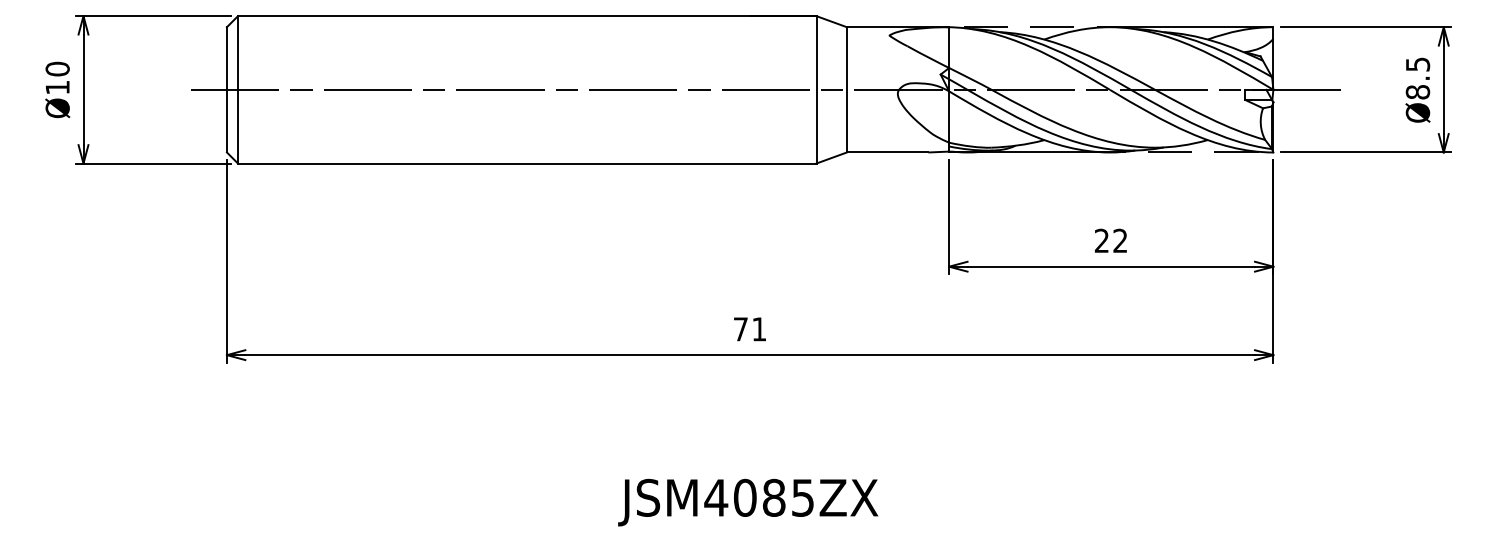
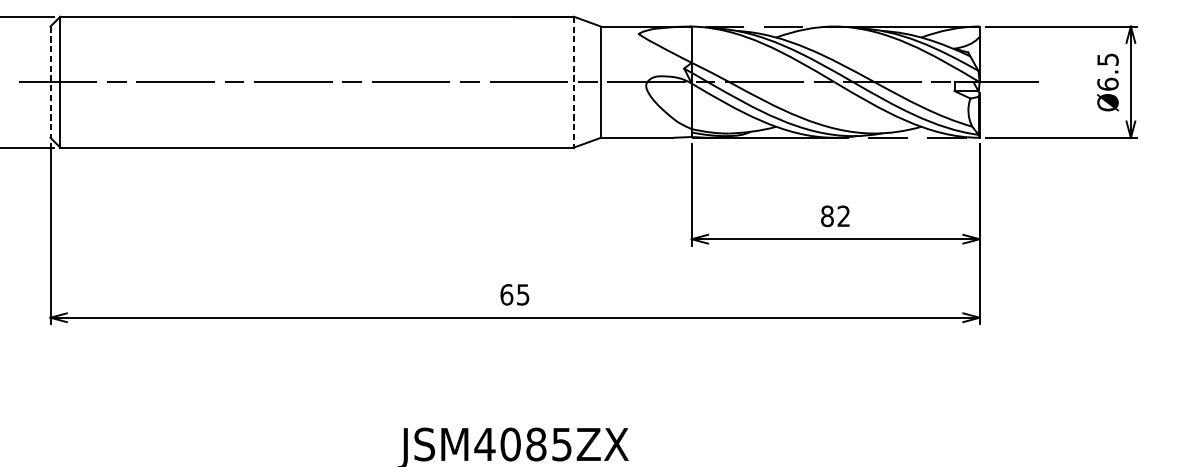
line: (226, 89) -> (50, 81), solid -> dashed
line: (816, 89) -> (573, 81), solid -> dashed
text: (1417, 91) -> (1107, 83), Ø8.5 -> Ø6.5
text: (1101, 240) -> (827, 215), 22 -> 82
text: (749, 329) -> (514, 294), 71 -> 65

